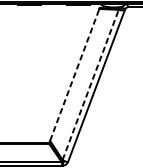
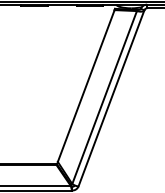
line: (74, 74) -> (86, 85), dashed -> solid
line: (90, 84) -> (104, 97), dashed -> solid

